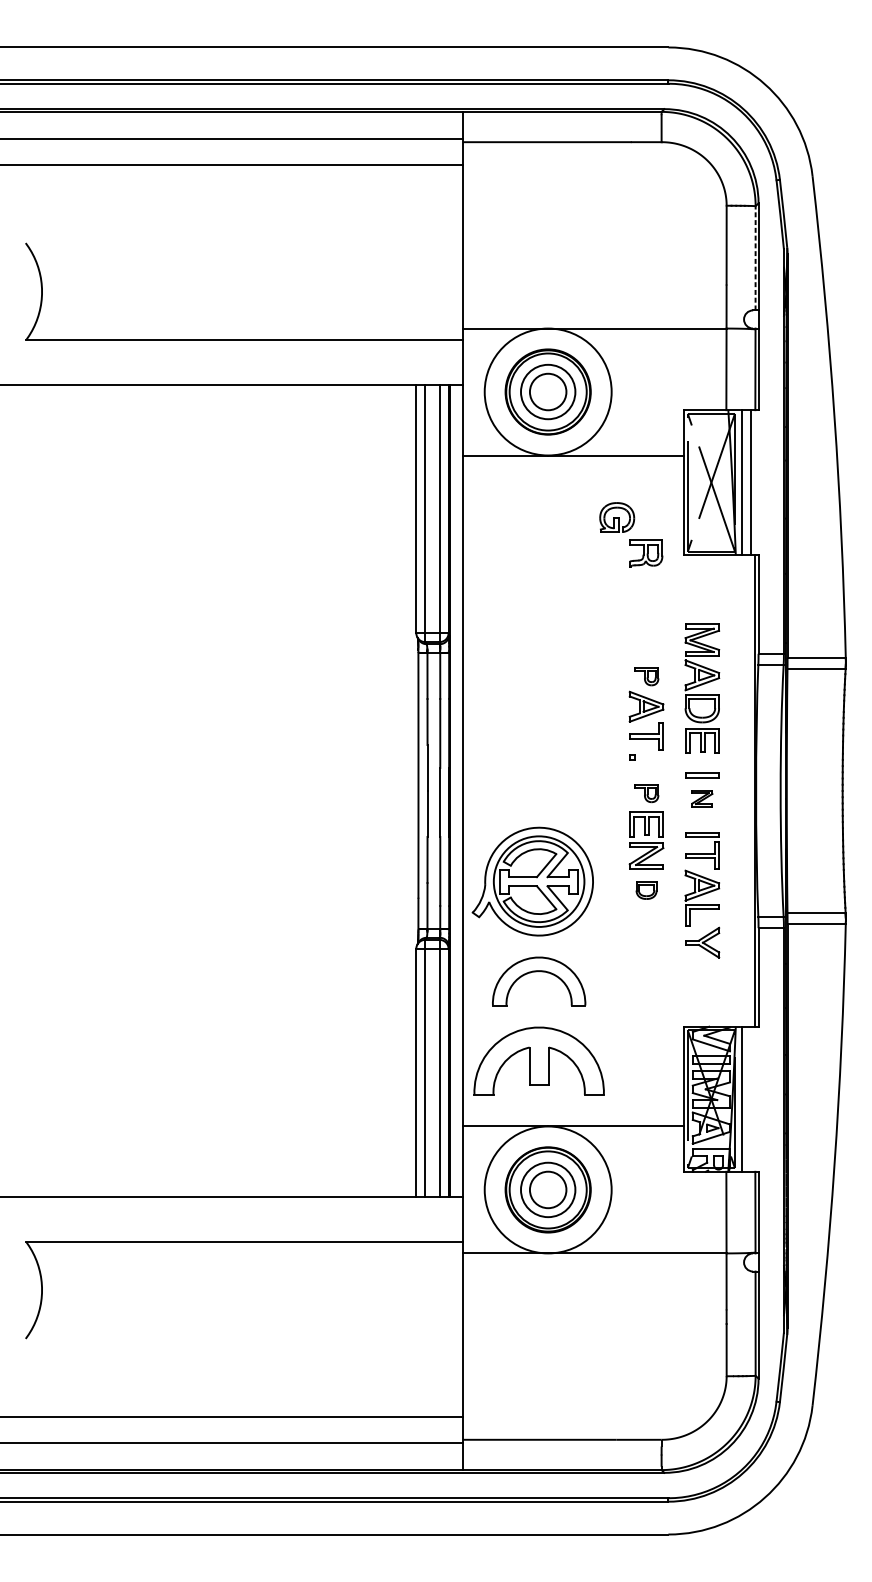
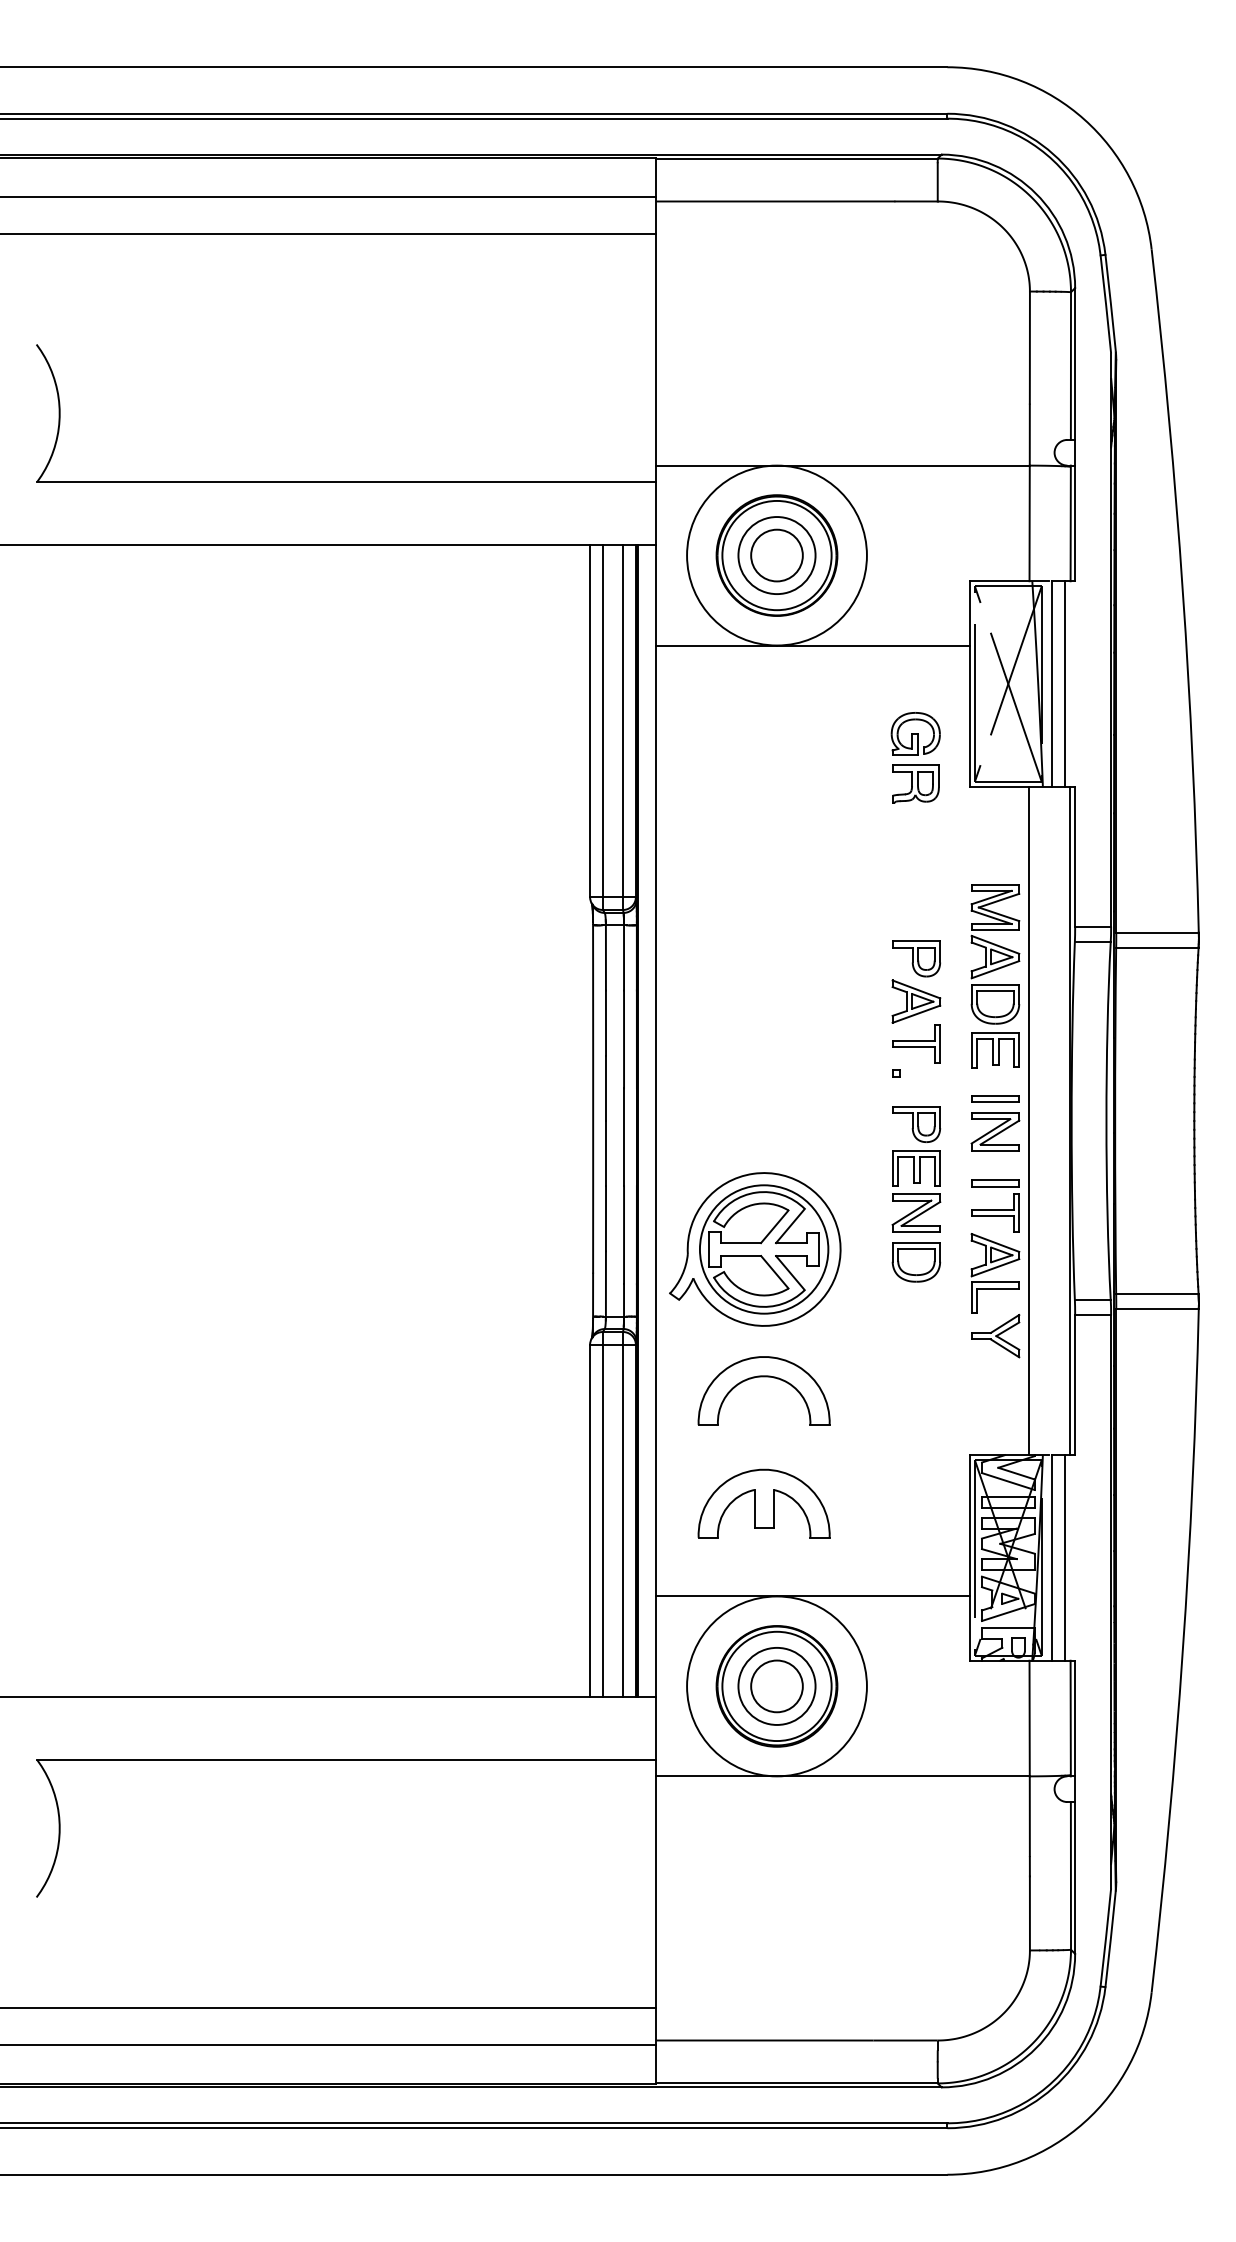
line: (755, 258) -> (1070, 366), dashed -> solid
part: (616, 517) -> (915, 733), moved
part: (646, 676) -> (916, 958), size x1.43
line: (726, 790) -> (1029, 1120), added
part: (646, 793) -> (916, 1124), size x1.43
part: (702, 798) -> (995, 1131), size x1.67
part: (646, 890) -> (916, 1262), size x1.67
part: (538, 1060) -> (763, 1503), size x0.71
line: (751, 1098) -> (1064, 1557), added

